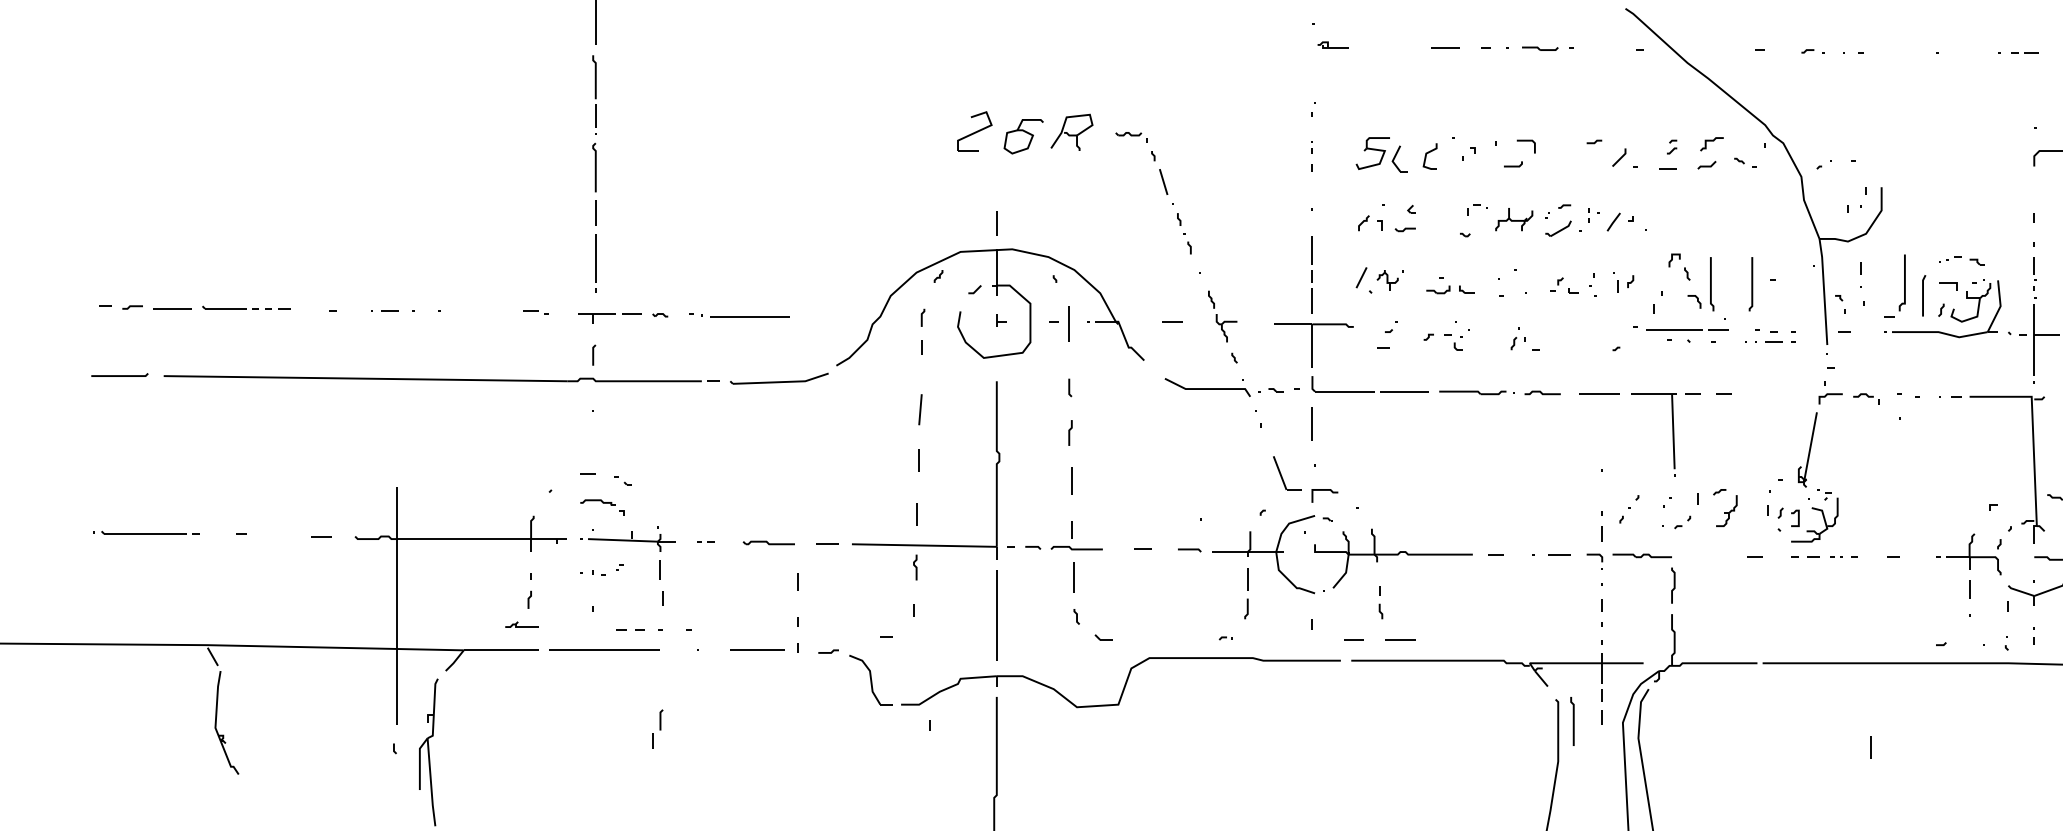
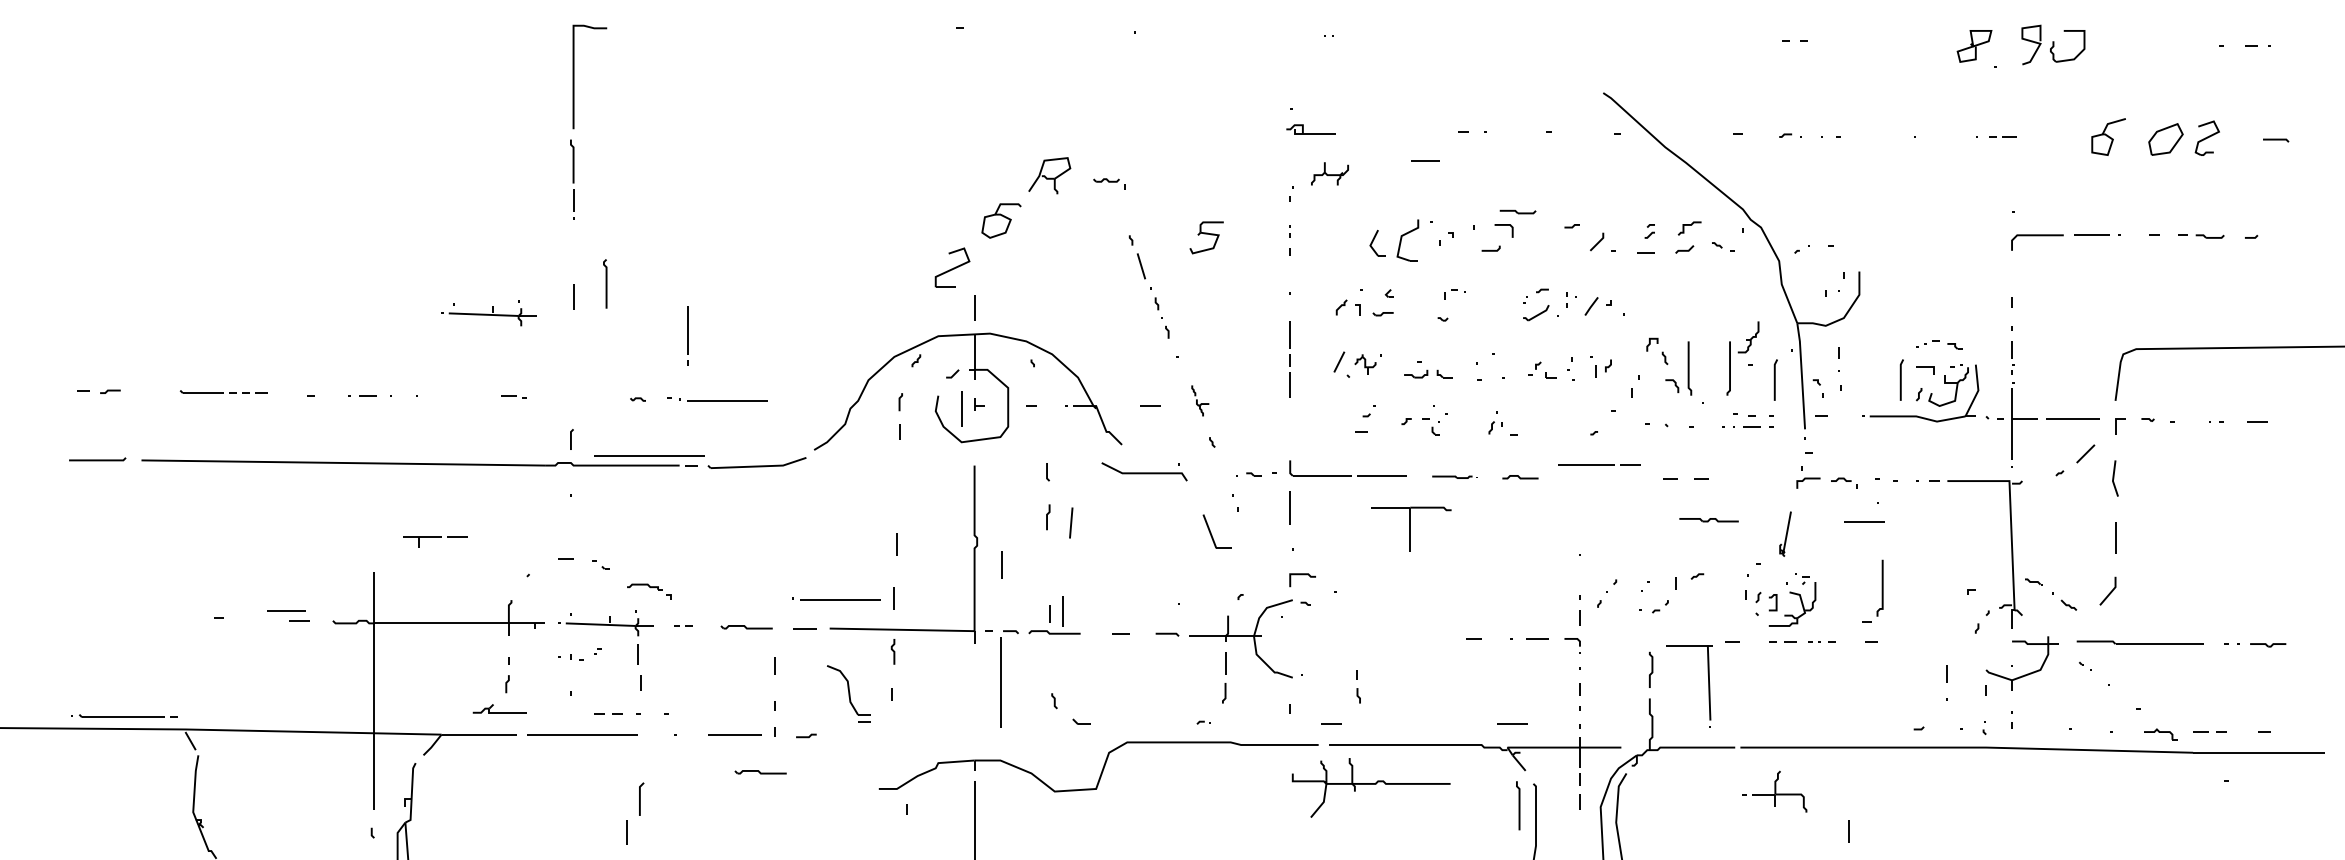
part: (1332, 44) -> (1310, 128), size x1.6
line: (1445, 47) -> (1425, 160), moved
part: (1539, 48) -> (1517, 211), moved
part: (974, 131) -> (952, 267), moved
part: (1071, 132) -> (1049, 175), moved
part: (1131, 137) -> (1109, 183), moved
part: (1372, 153) -> (1206, 237), moved
part: (1429, 156) -> (1407, 240), size x1.6
line: (594, 167) -> (605, 283), moved
part: (1513, 219) -> (1329, 173), moved
part: (510, 229) -> (488, 313), added
line: (595, 263) -> (687, 335), moved
part: (1903, 285) -> (1881, 590), moved
line: (1797, 295) -> (1775, 379), added
line: (172, 308) -> (286, 610), moved
part: (1222, 316) -> (1200, 400), size x0.6
part: (609, 318) -> (435, 541), moved
line: (1068, 324) -> (961, 408), moved
line: (1687, 329) -> (1599, 464), moved
part: (1313, 345) -> (1411, 528), moved
line: (671, 371) -> (649, 455), added
part: (1207, 387) -> (1144, 471), moved
part: (1476, 393) -> (1454, 477), size x0.6
line: (1599, 394) -> (1864, 521), moved
line: (920, 409) -> (1071, 522), moved
part: (1672, 435) -> (1708, 686), moved
part: (1807, 449) -> (1785, 533), size x0.6
part: (1286, 473) -> (1216, 531), moved
line: (1071, 480) -> (1001, 564), moved
part: (602, 507) -> (649, 591), moved
part: (1726, 511) -> (1748, 337), moved
part: (858, 514) -> (836, 598), added
part: (146, 532) -> (124, 715), moved
part: (1968, 554) -> (1774, 791), moved
part: (1641, 556) -> (1708, 520), moved
part: (1392, 558) -> (1370, 787), moved
line: (1073, 578) -> (1062, 611), moved
line: (996, 615) -> (1000, 682), moved
part: (521, 624) -> (499, 708), size x1.6
line: (1400, 639) -> (1512, 723), moved
part: (870, 680) -> (848, 690), moved
part: (782, 688) -> (760, 772), added
line: (1572, 721) -> (1518, 805), moved
part: (657, 728) -> (635, 812), size x1.6

